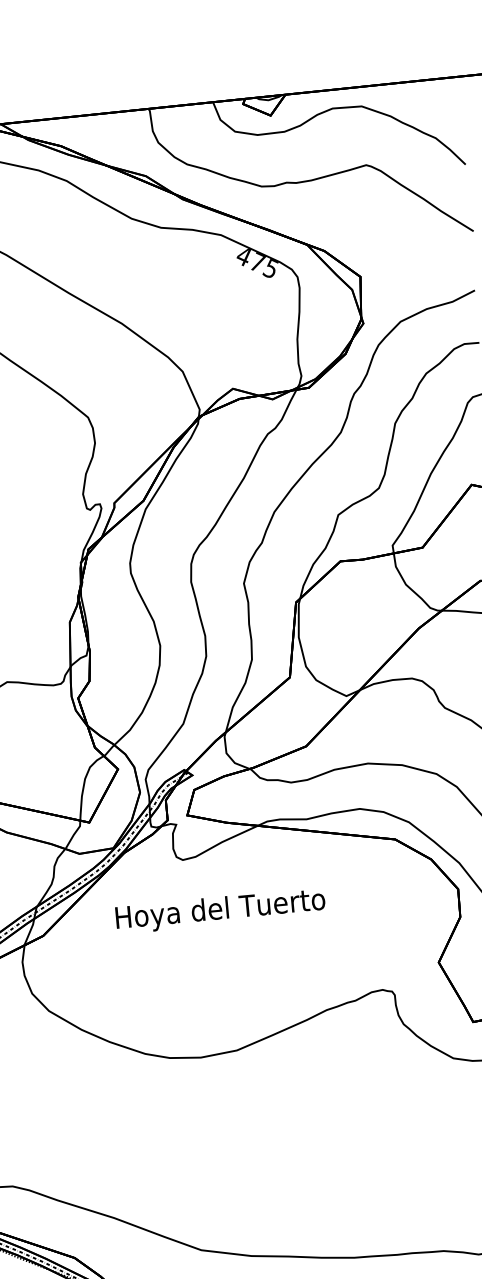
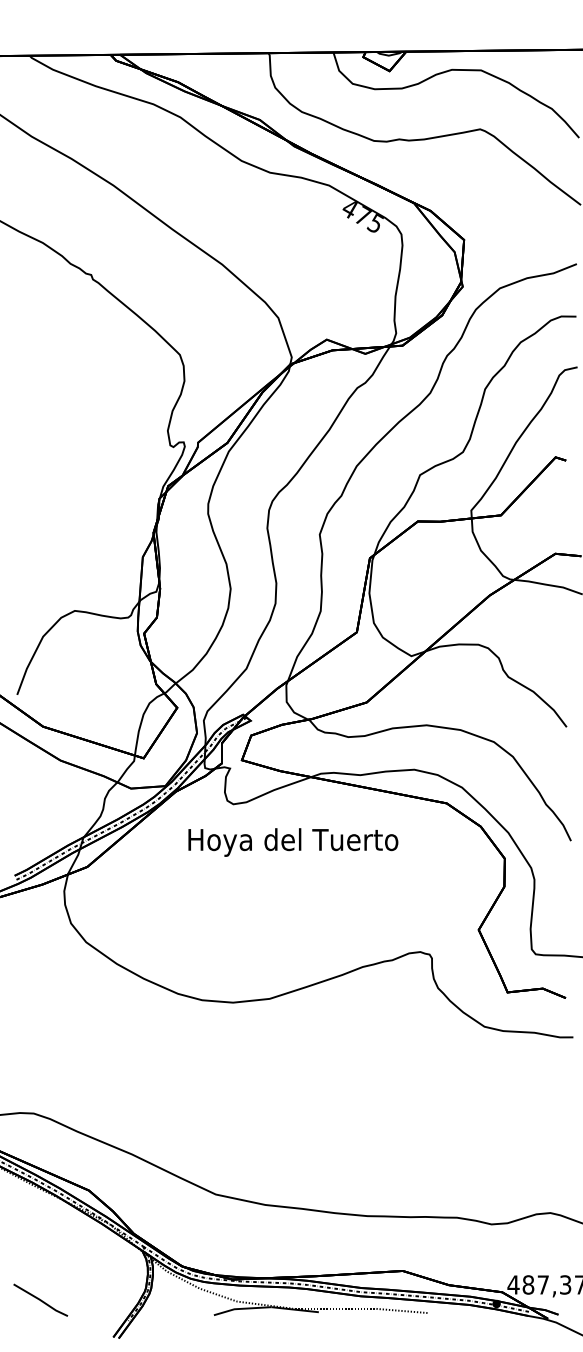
text: (220, 910) -> (293, 842), moved

